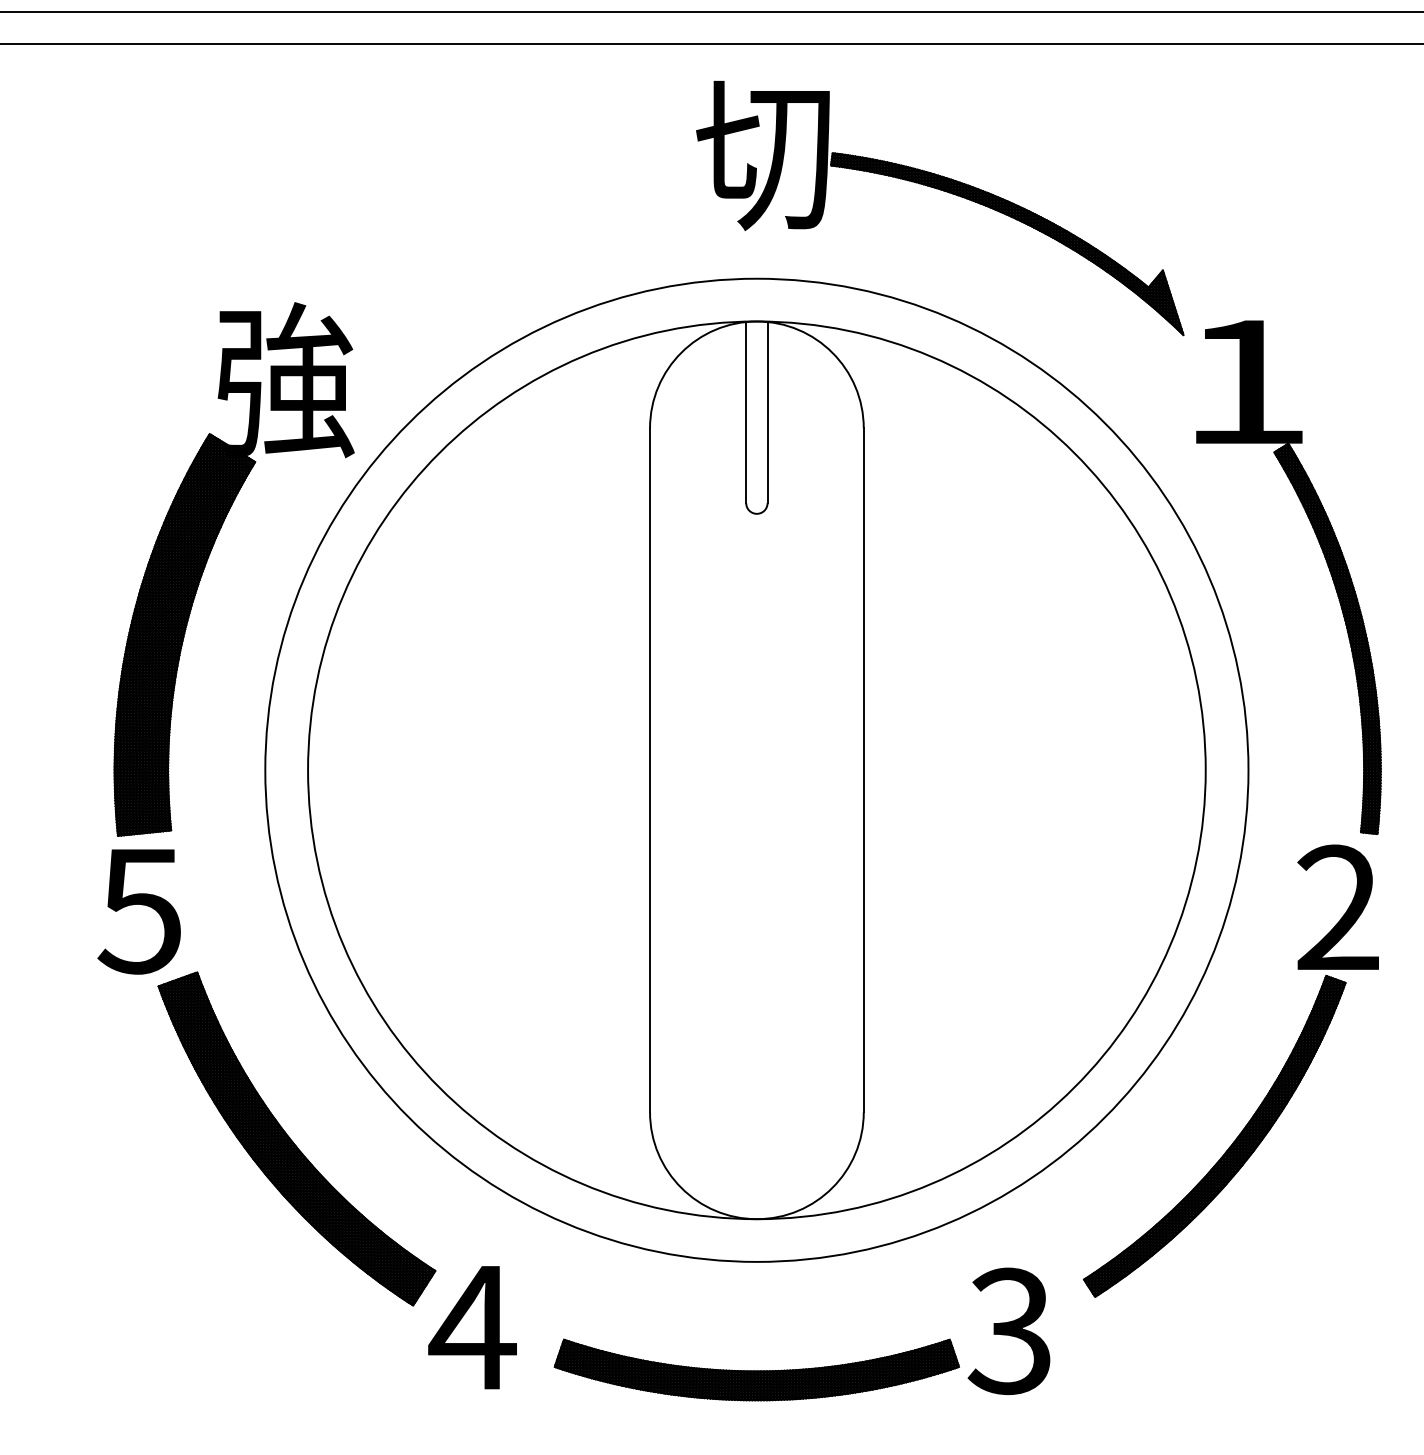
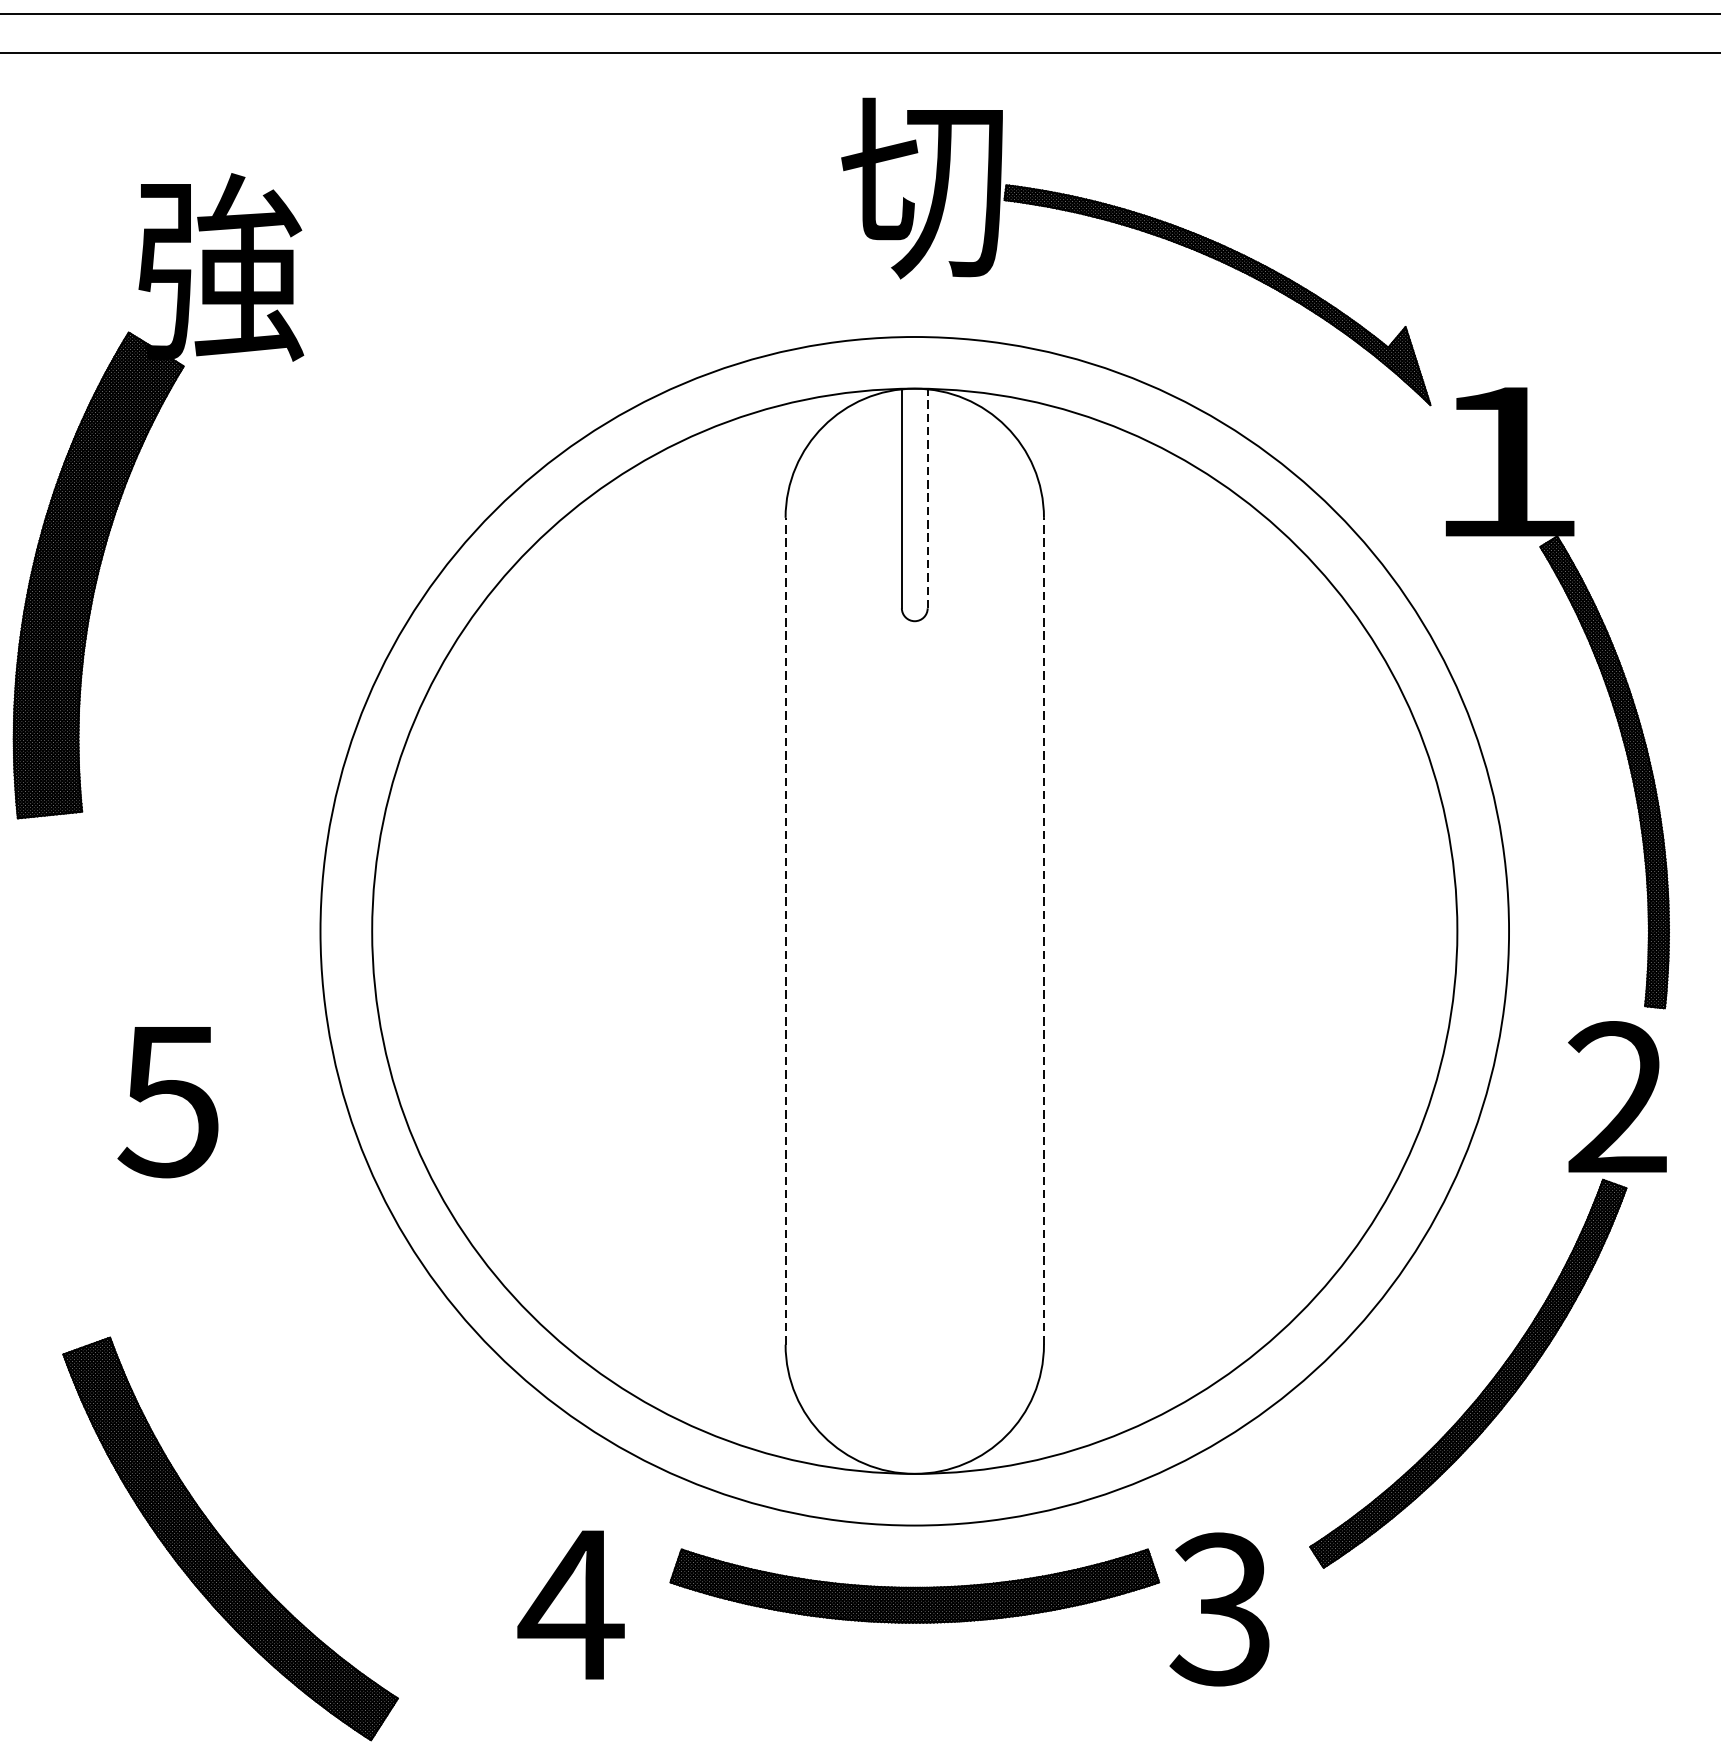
line: (767, 412) -> (927, 498), solid -> dashed
part: (208, 559) -> (127, 484), moved
line: (650, 770) -> (786, 931), solid -> dashed
line: (863, 770) -> (1043, 931), solid -> dashed
part: (296, 1138) -> (230, 1538), moved
part: (756, 1369) -> (914, 1585), moved

